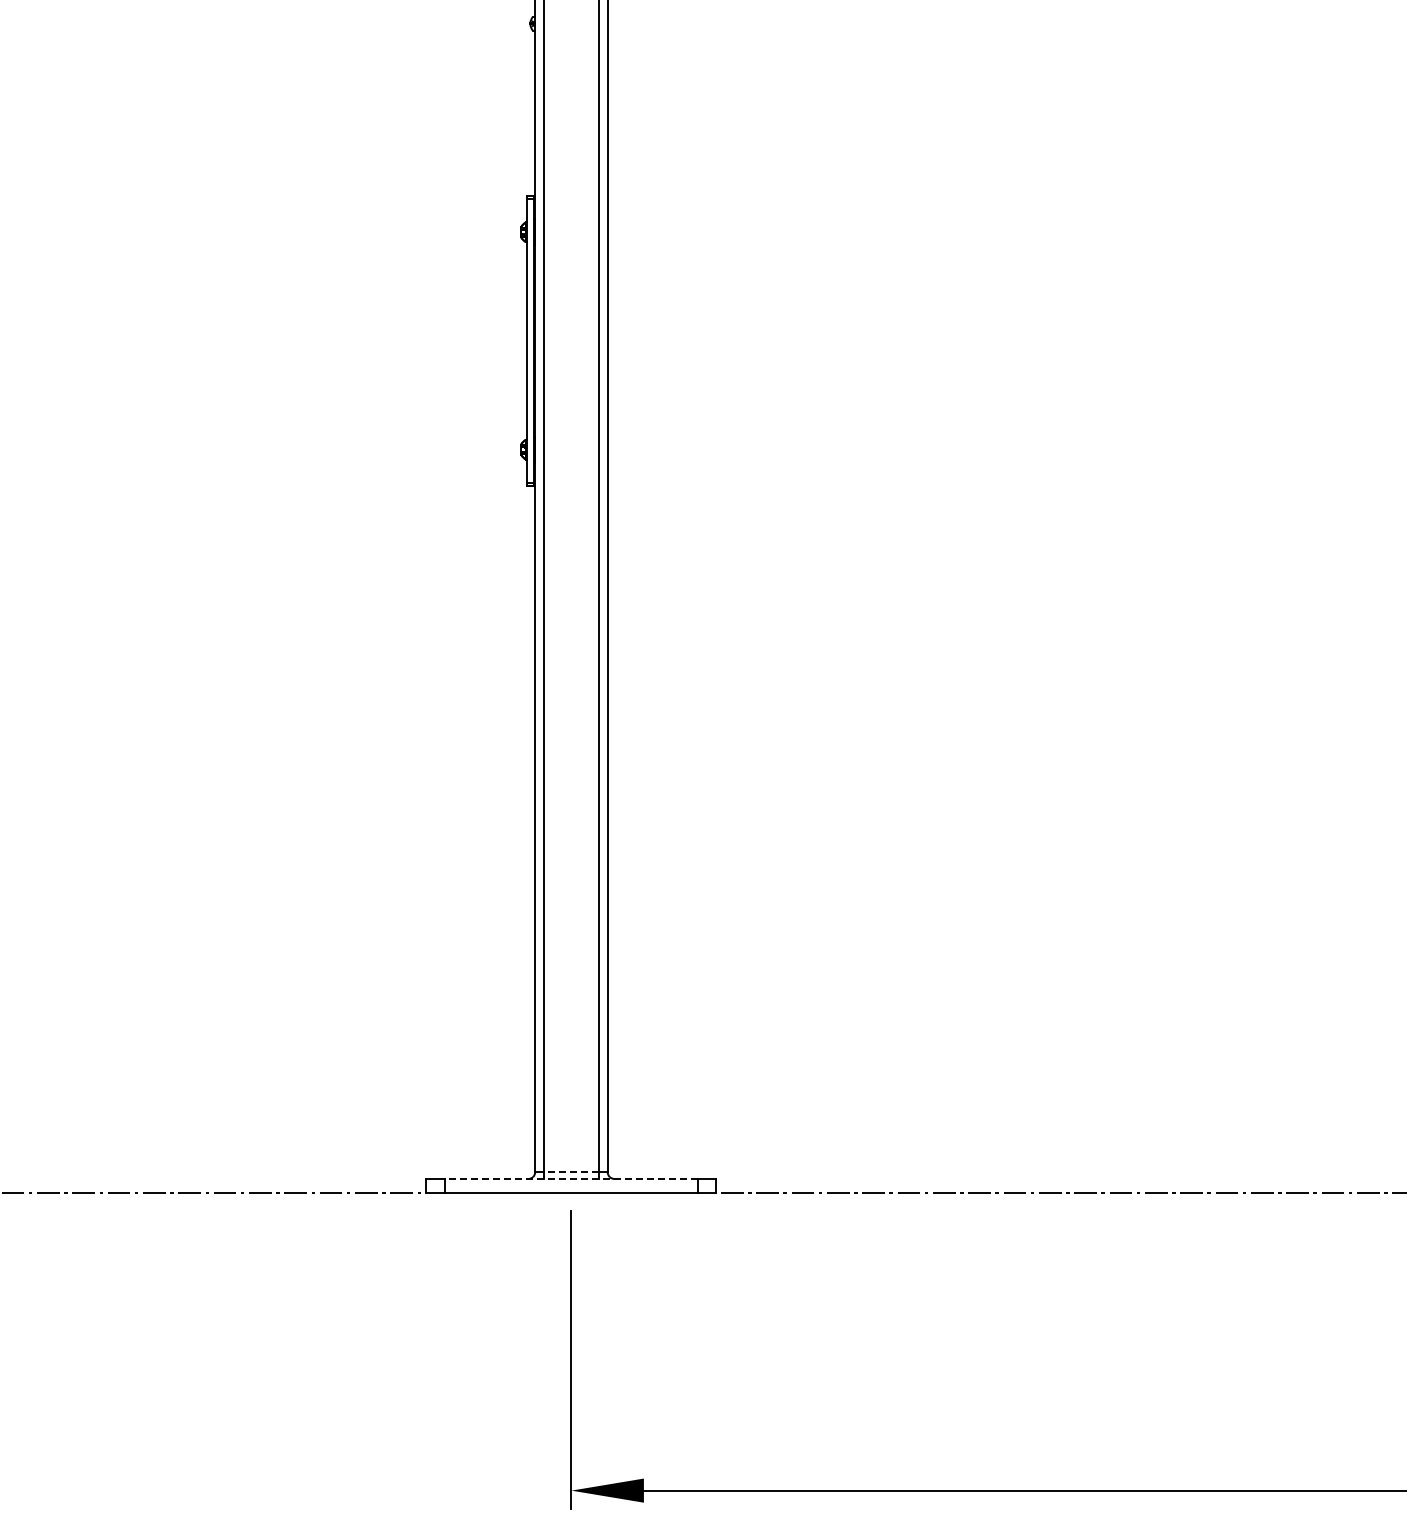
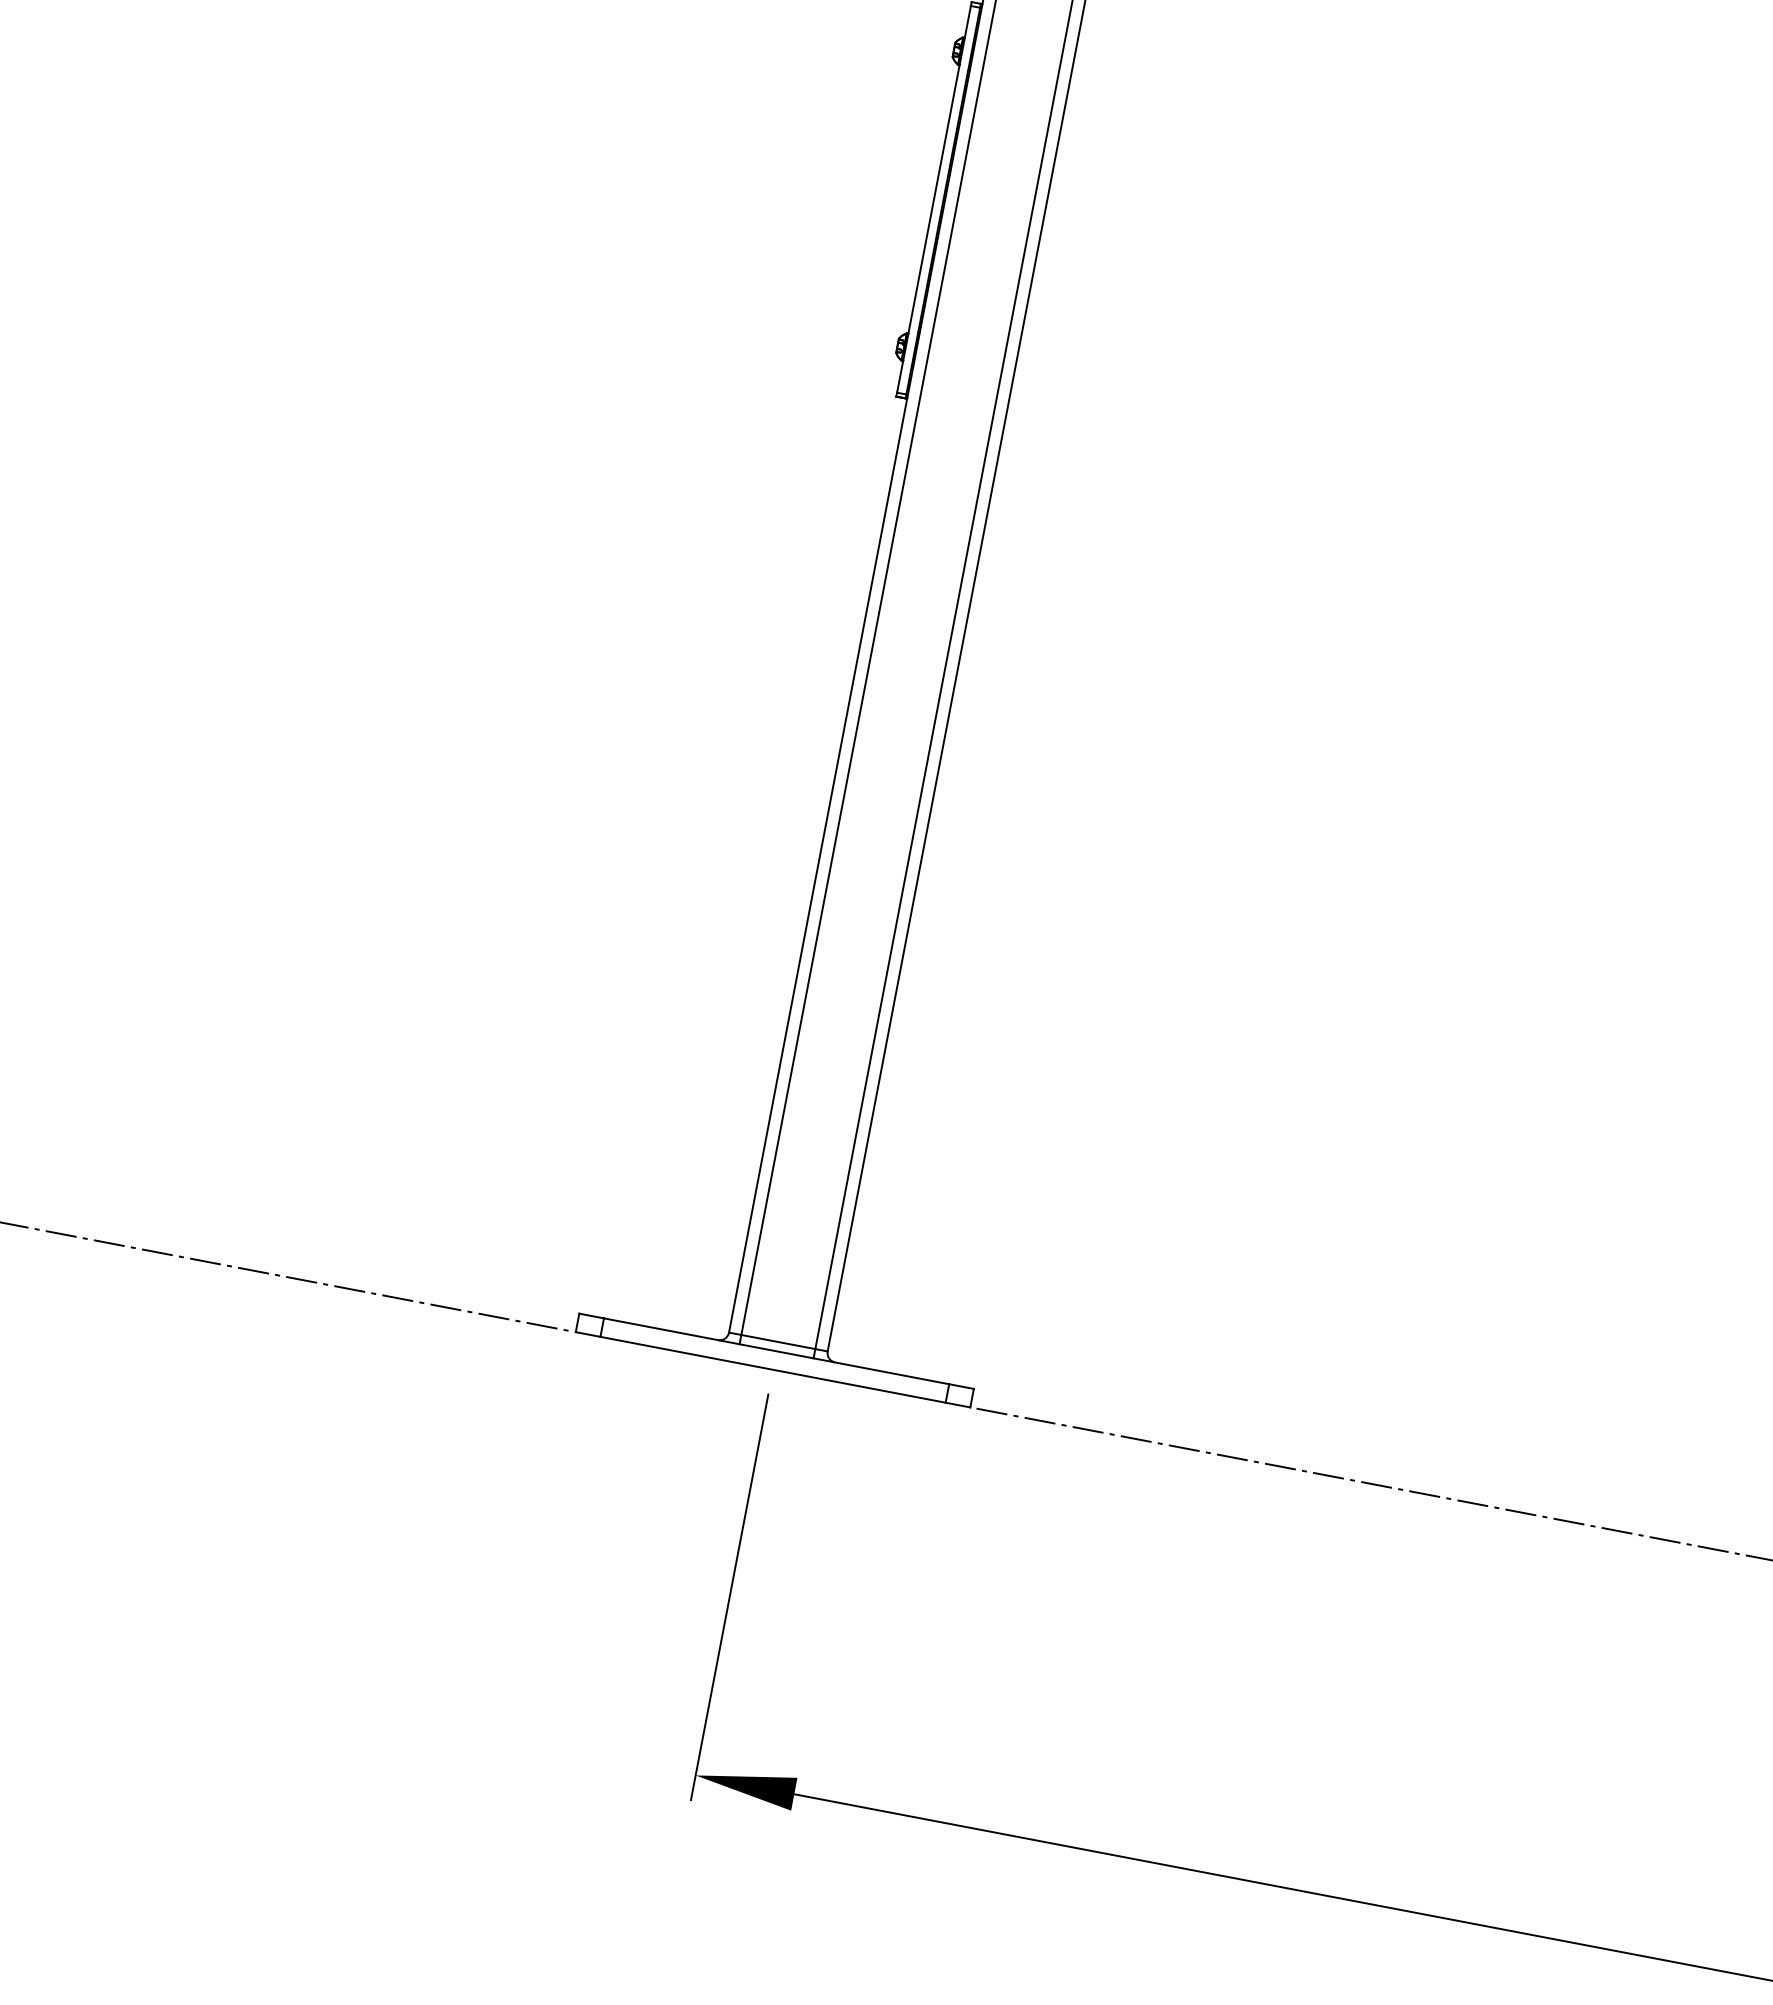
line: (570, 1172) -> (776, 1342), dashed -> solid
line: (571, 1178) -> (776, 1350), dashed -> solid

